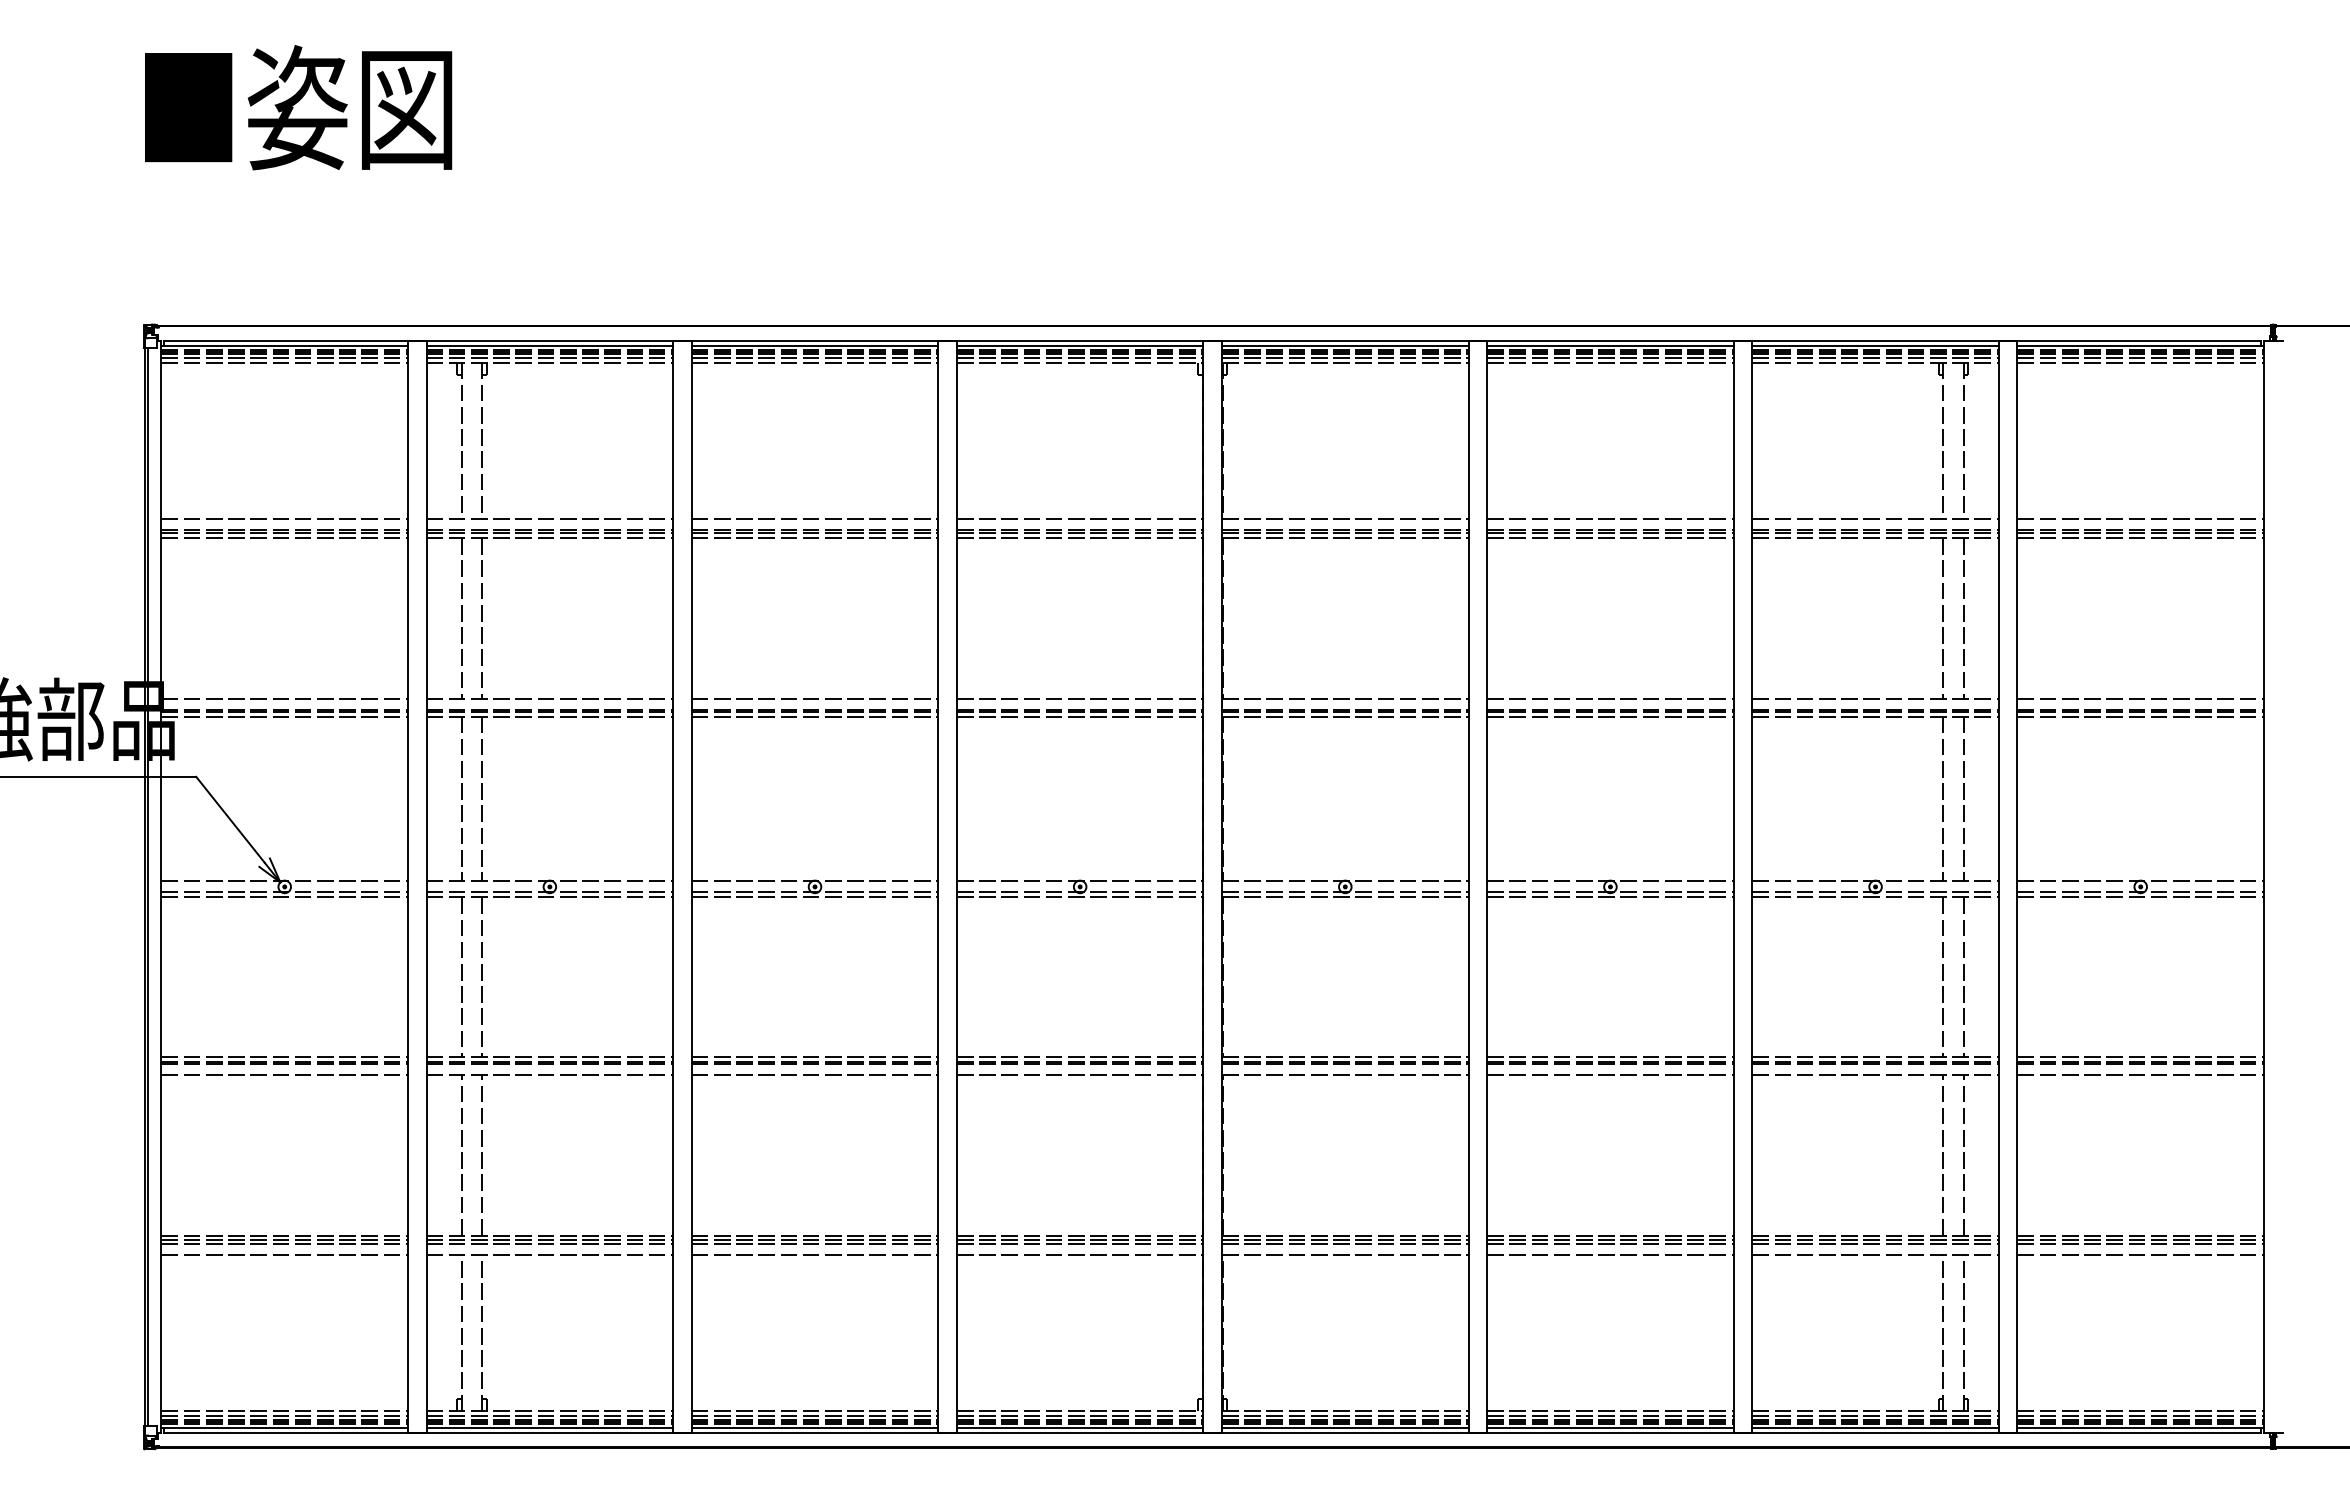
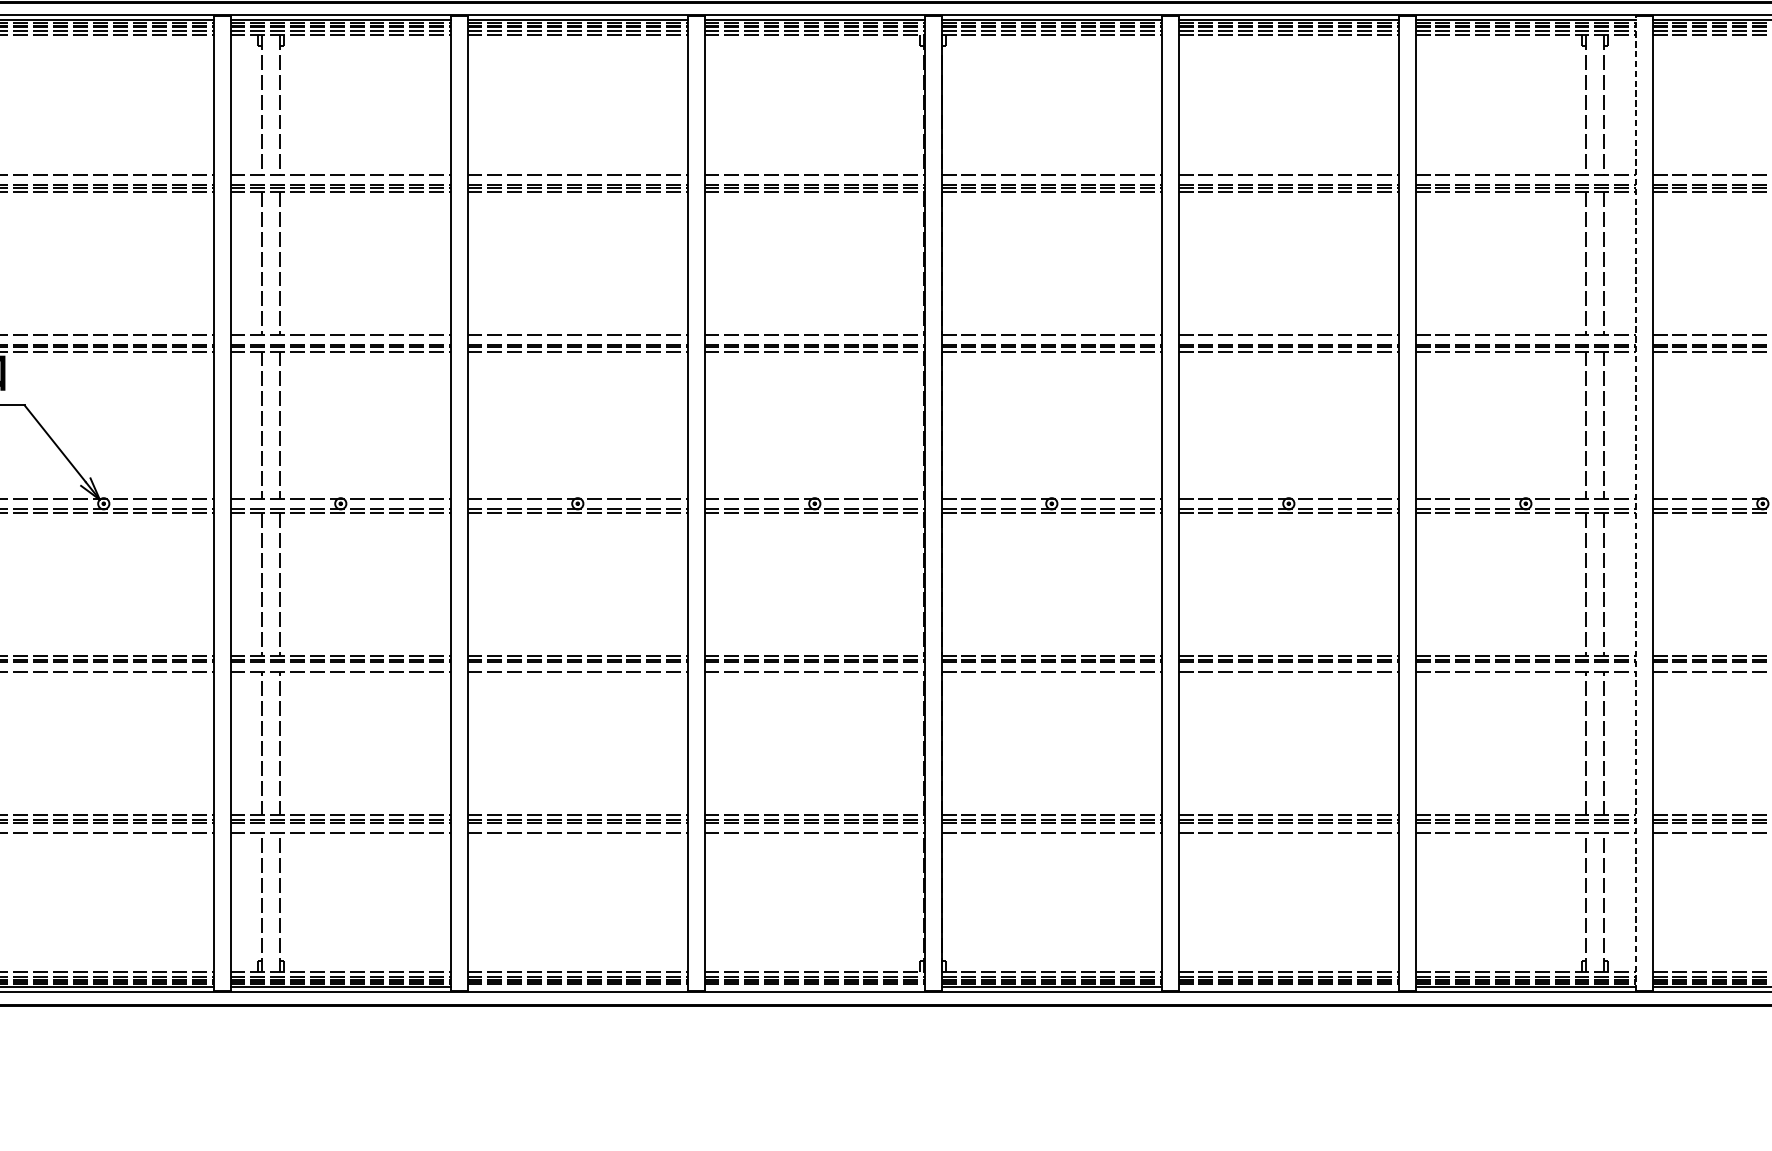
line: (1998, 886) -> (1635, 503), solid -> dashed
line: (814, 1427) -> (577, 987), removed
line: (1079, 1427) -> (814, 987), removed
line: (1610, 1427) -> (1288, 987), removed

